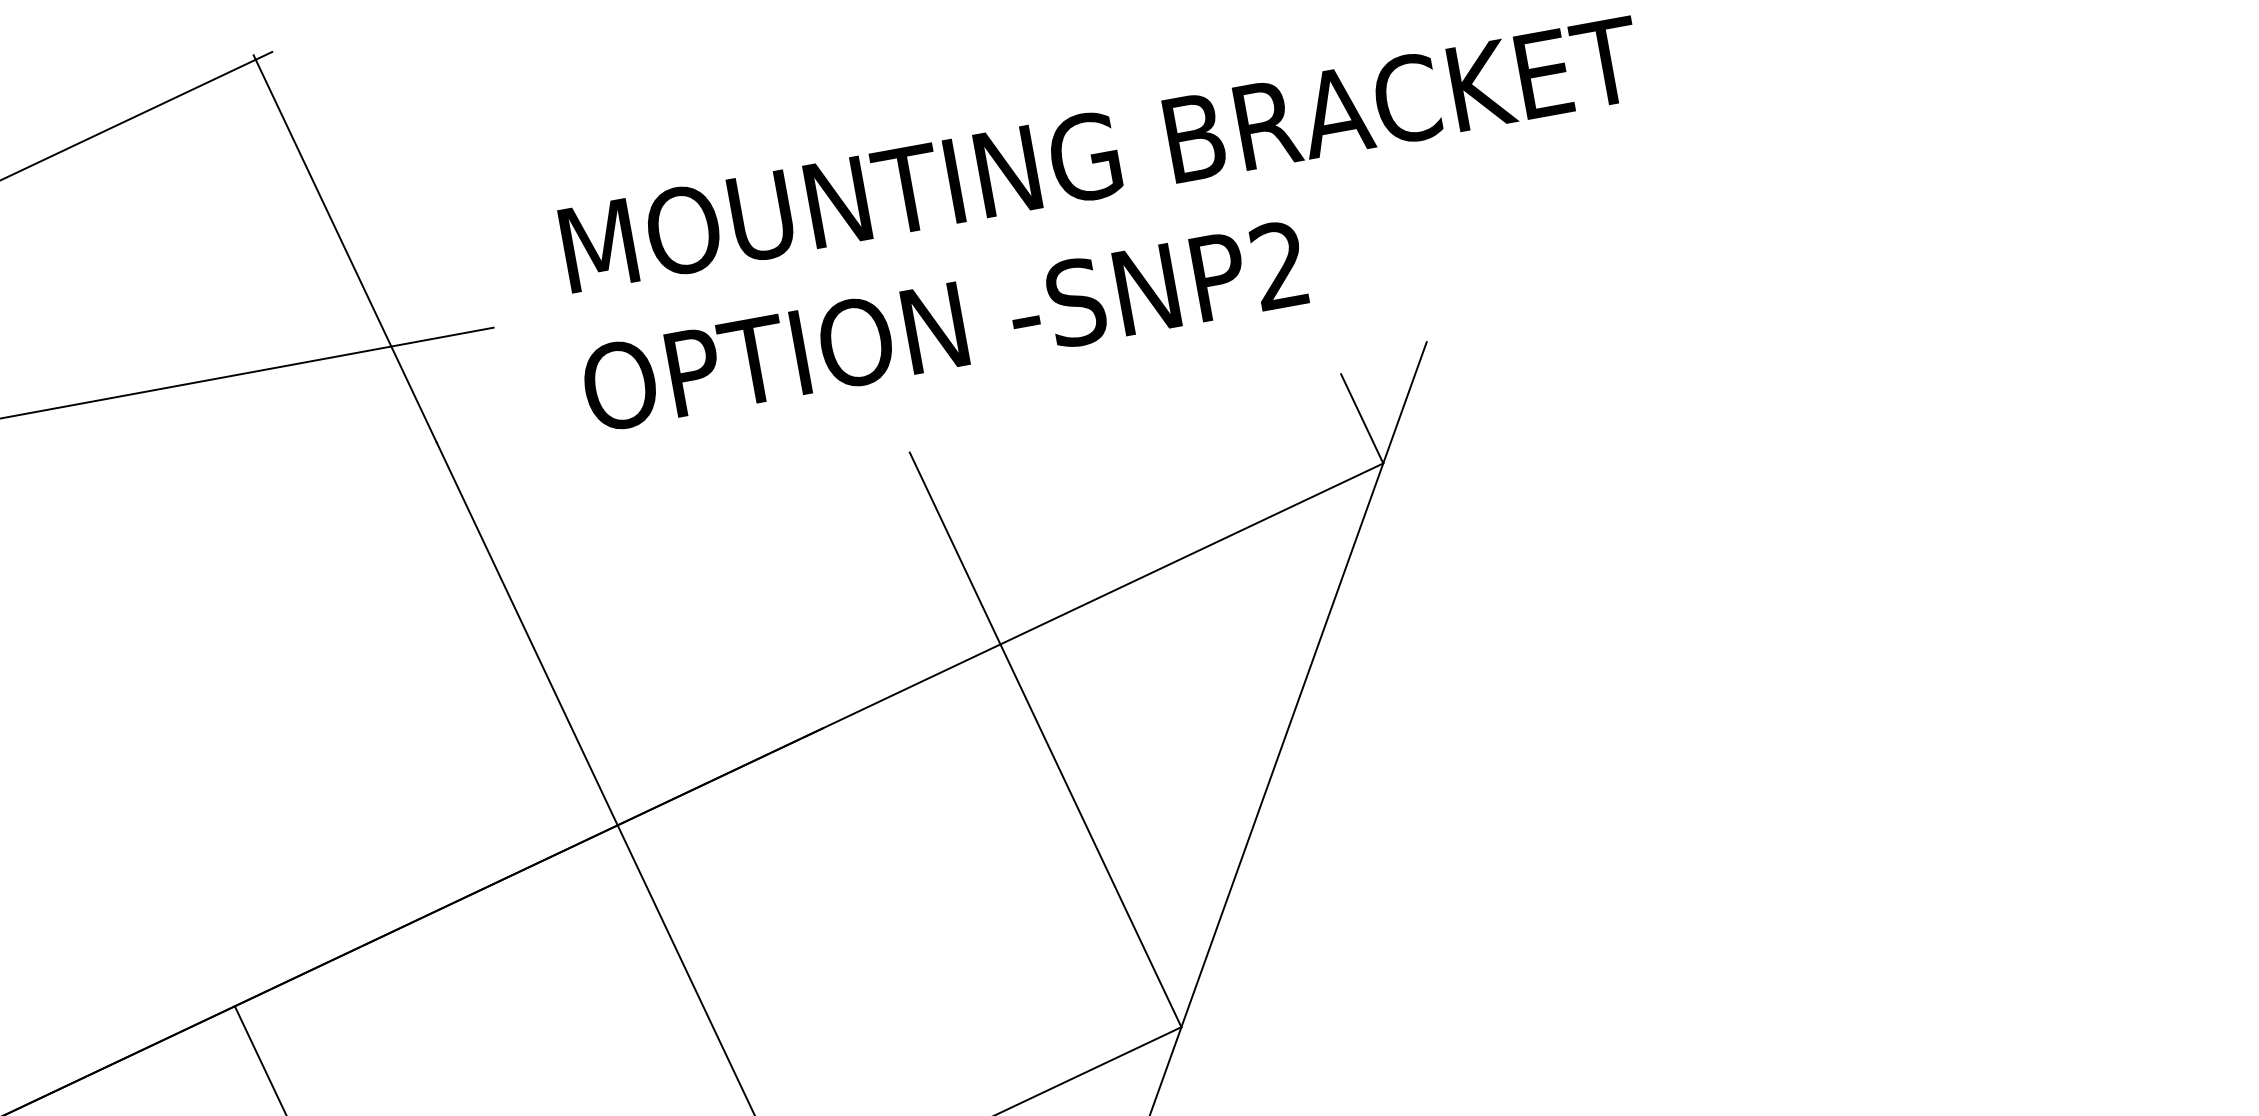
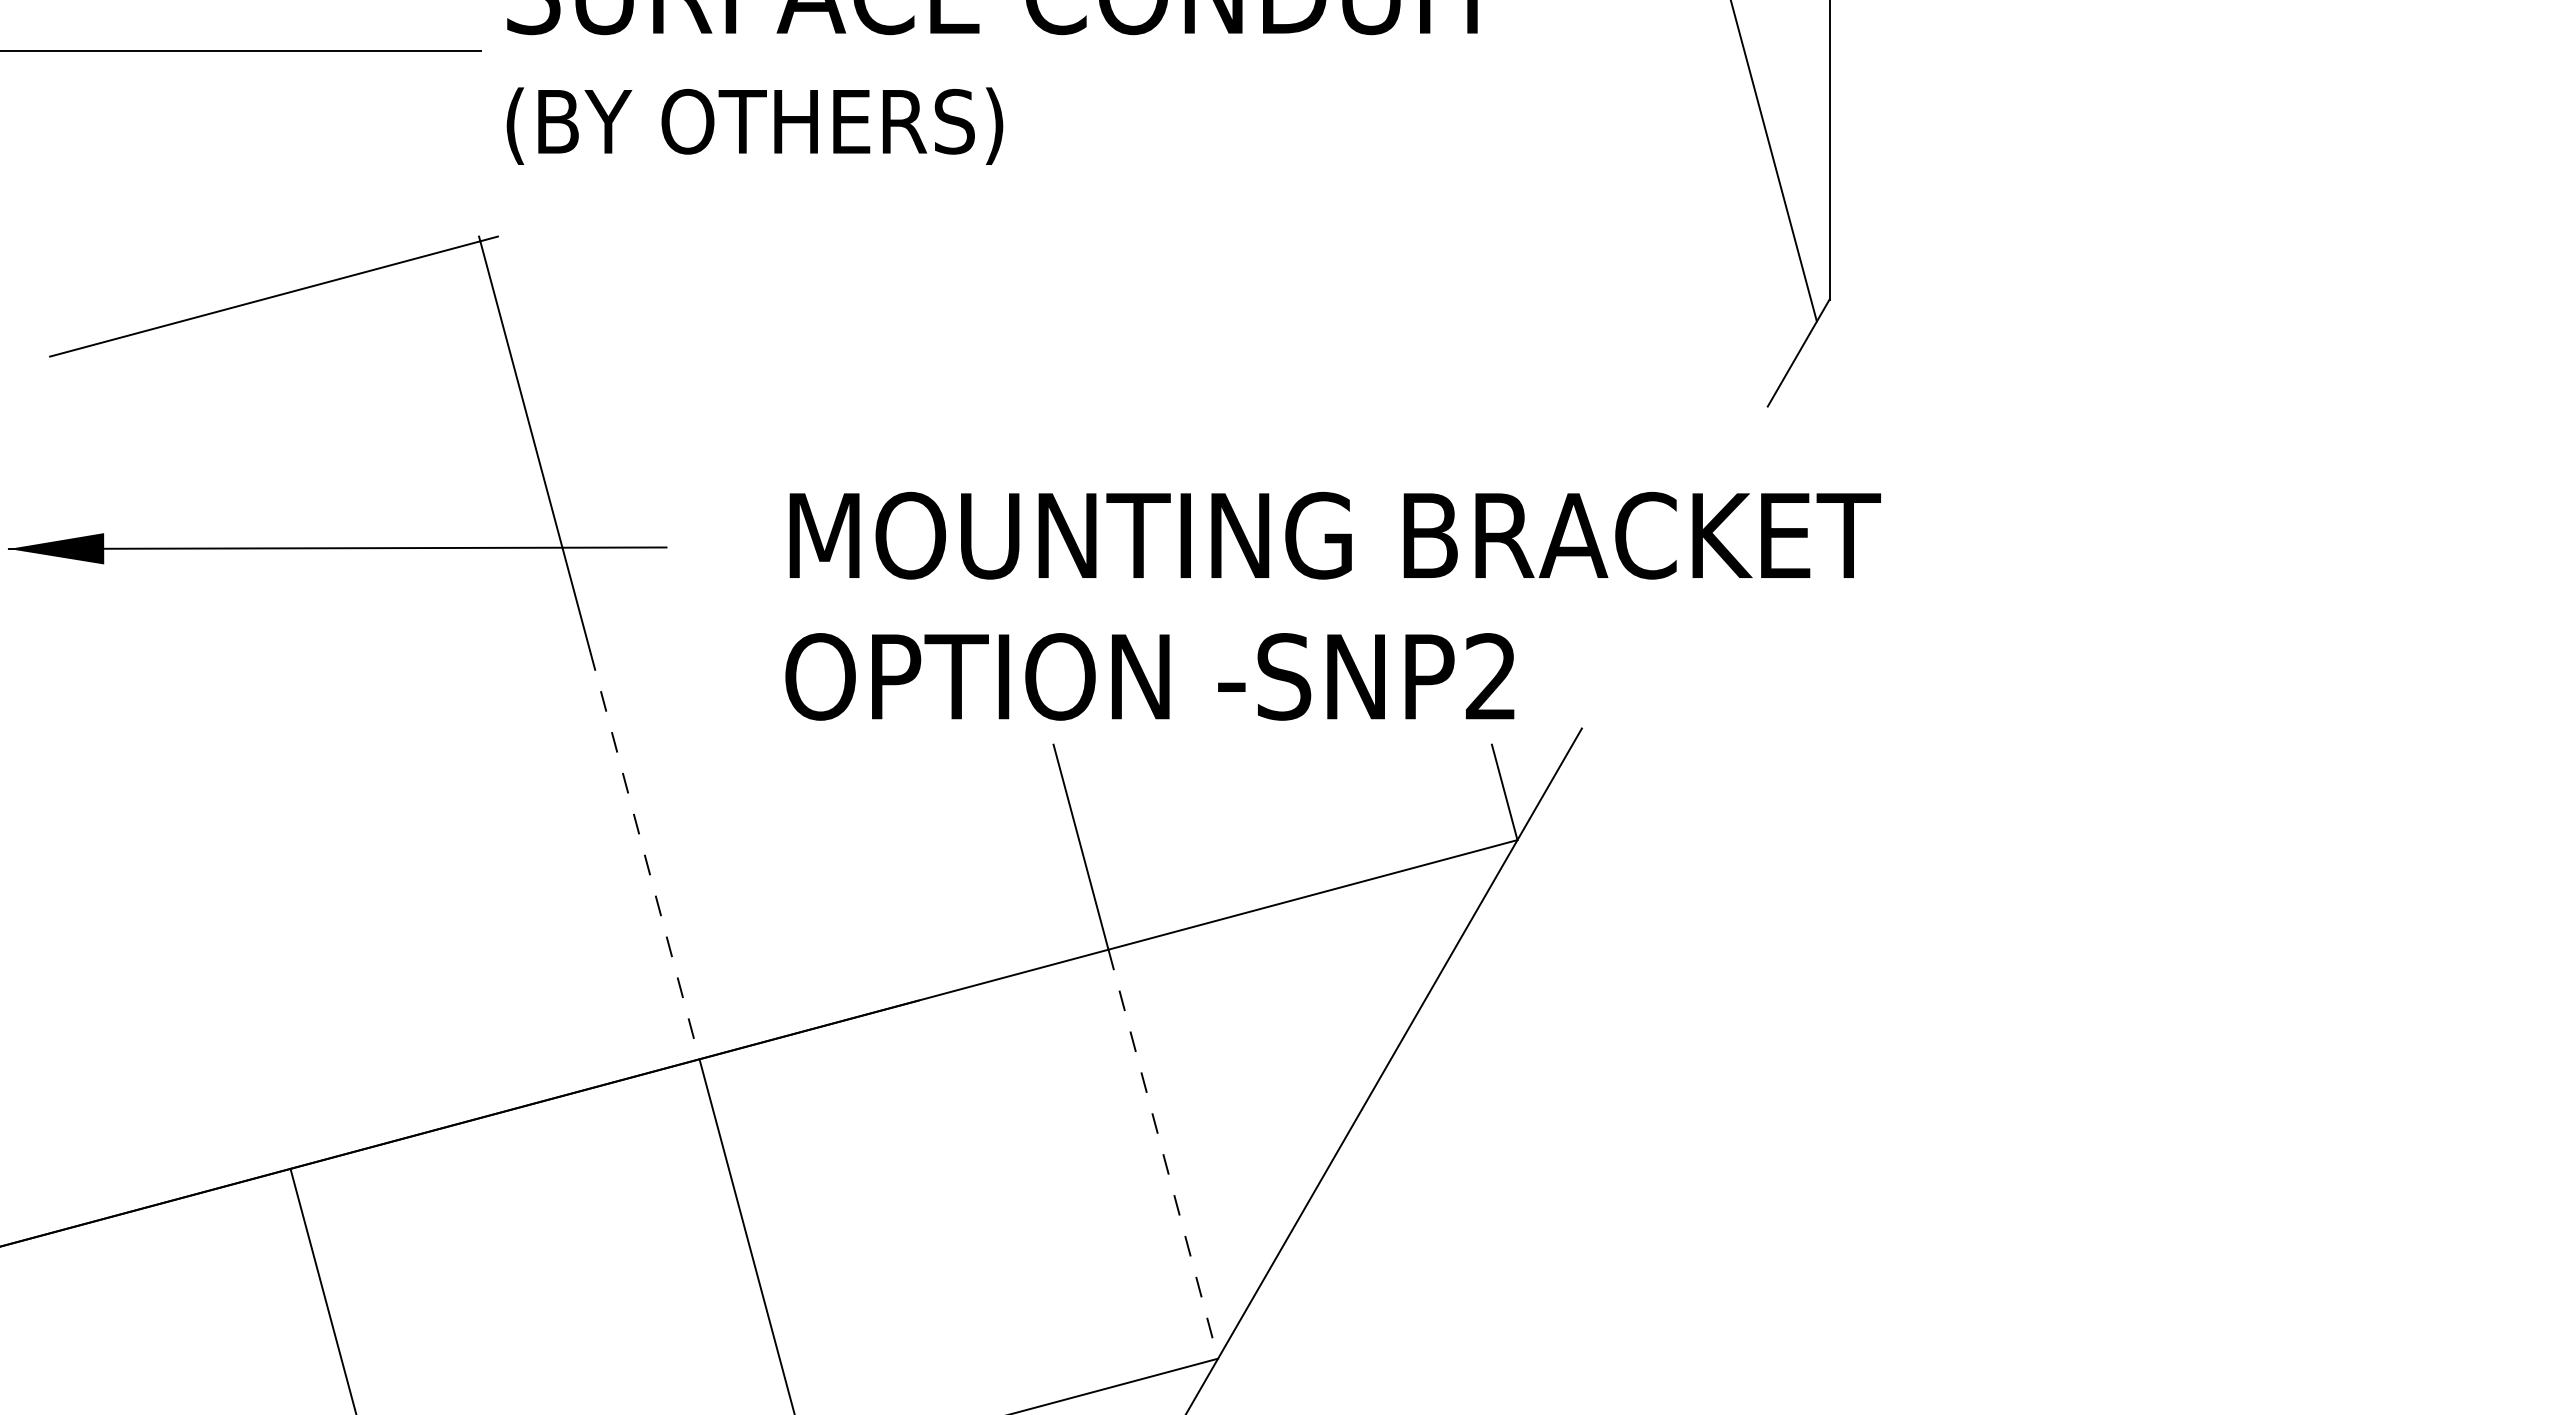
text: (1111, 223) -> (1332, 605), moved
line: (526, 633) -> (644, 854), solid -> dashed
line: (1091, 836) -> (1163, 1154), solid -> dashed

